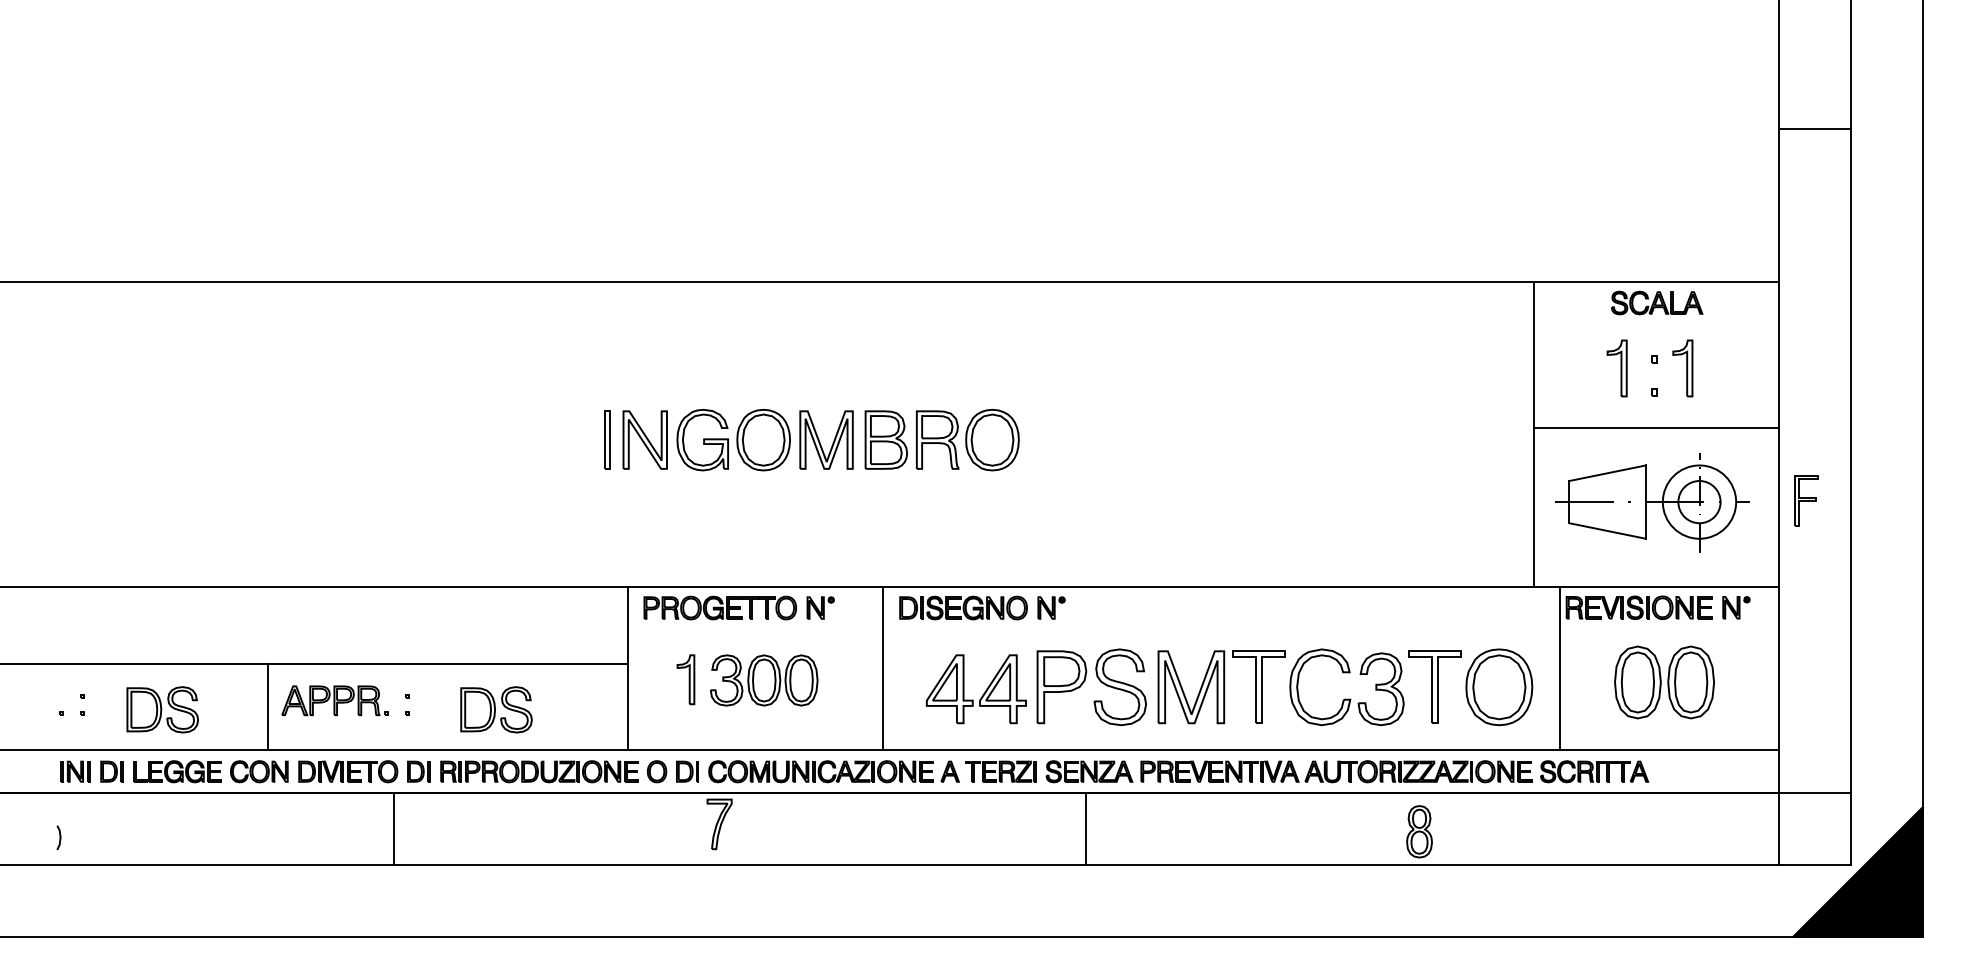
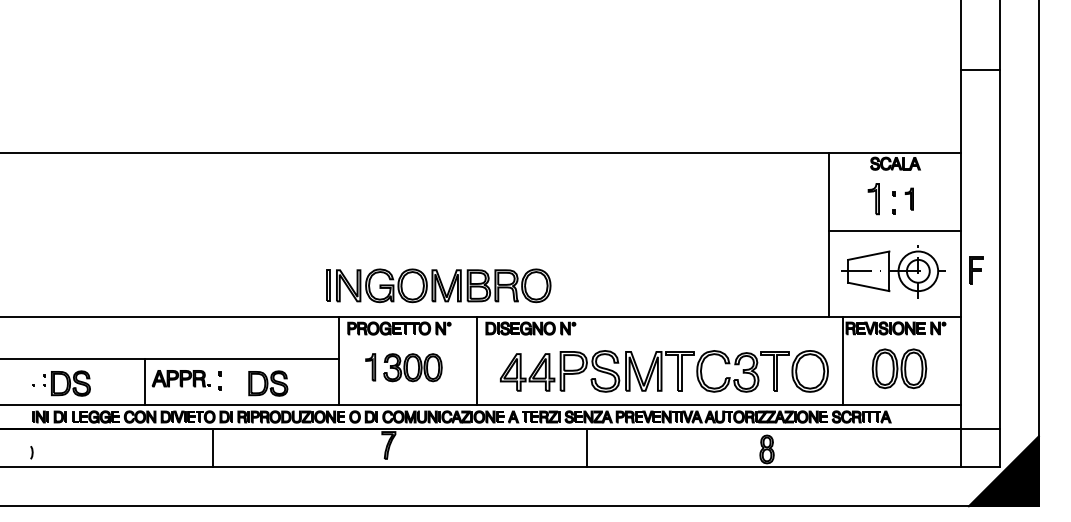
part: (1683, 369) -> (909, 199), size x0.7
part: (811, 439) -> (438, 285), moved
part: (408, 704) -> (220, 380), size x1.6
part: (161, 709) -> (70, 383), moved

